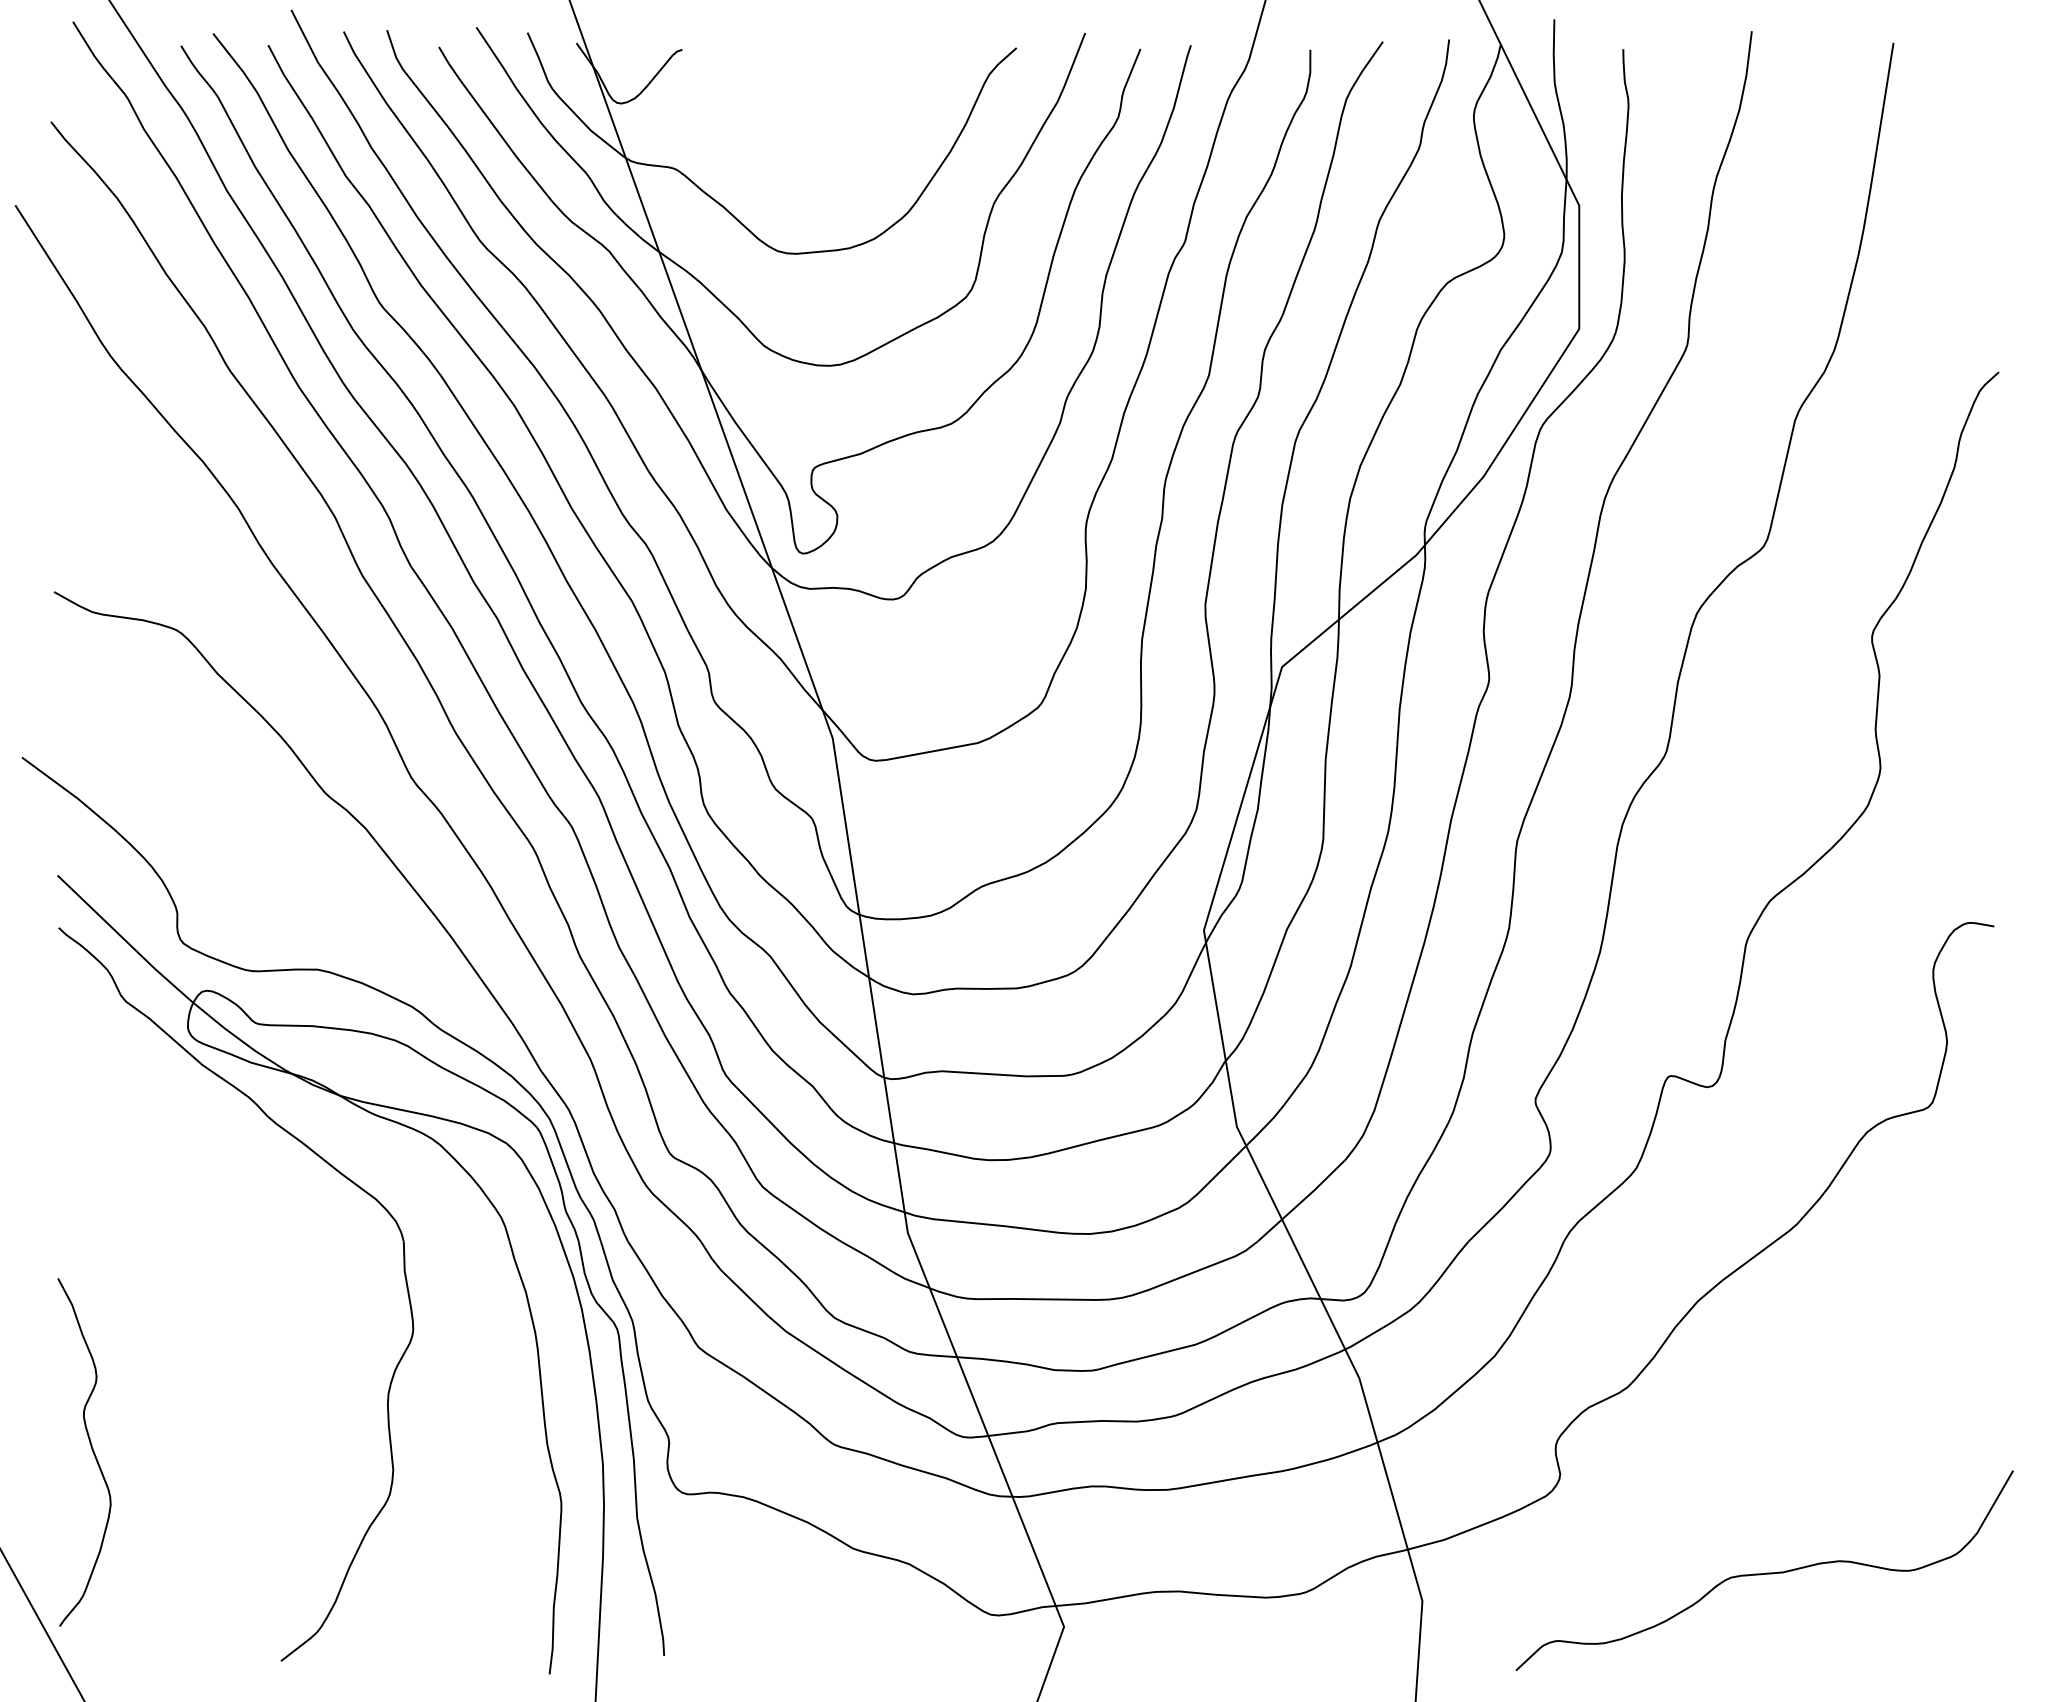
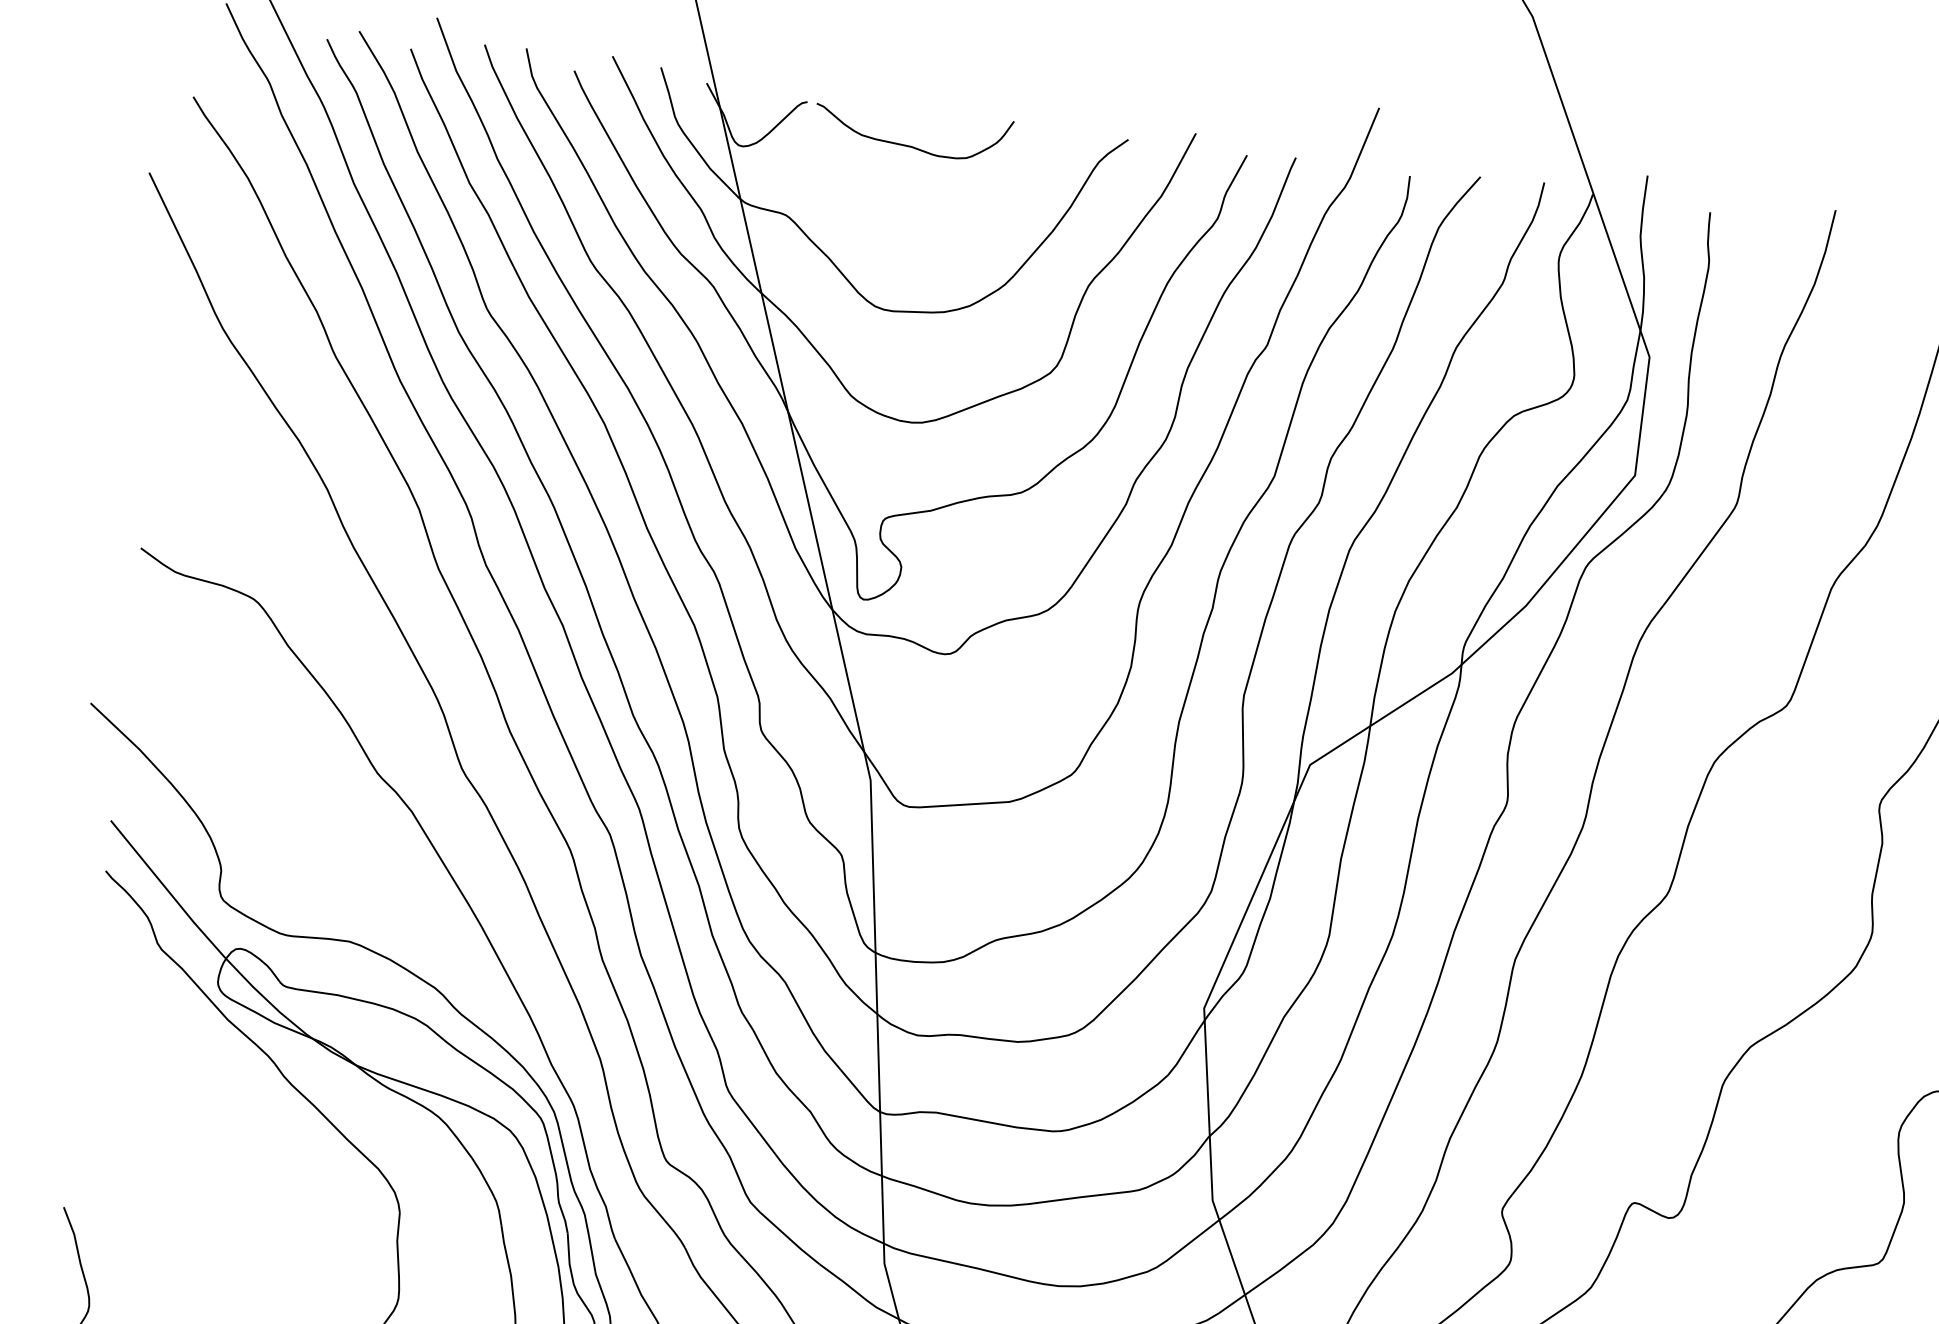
curve: (794, 81) -> (911, 145), added

